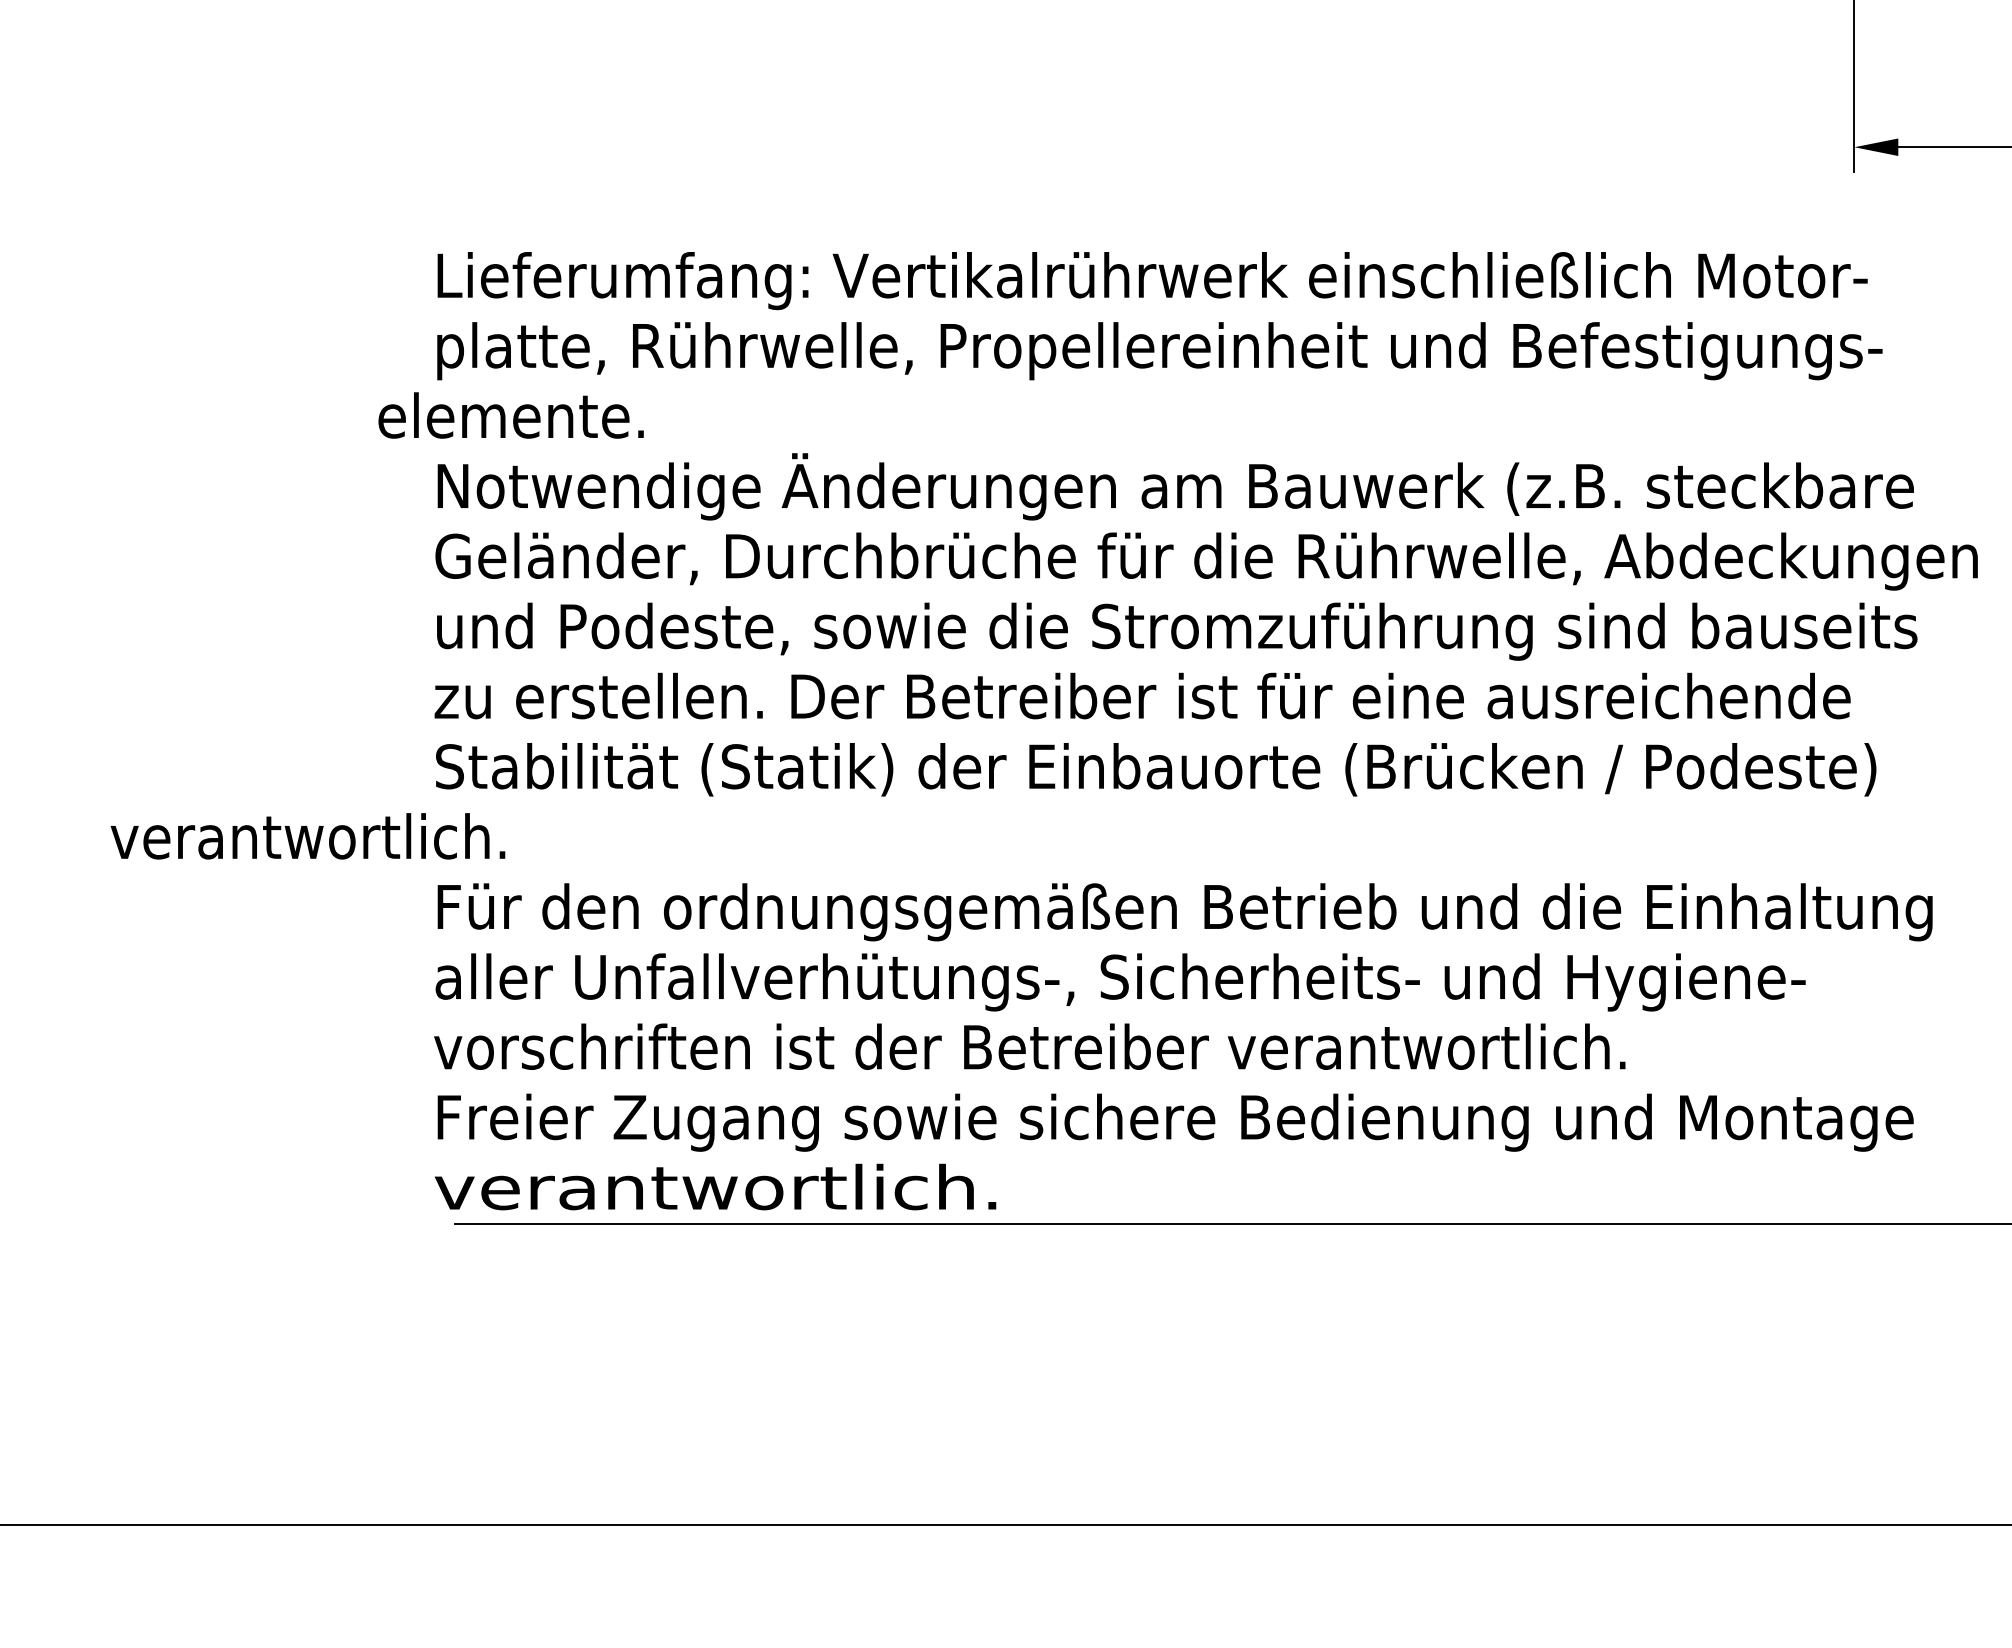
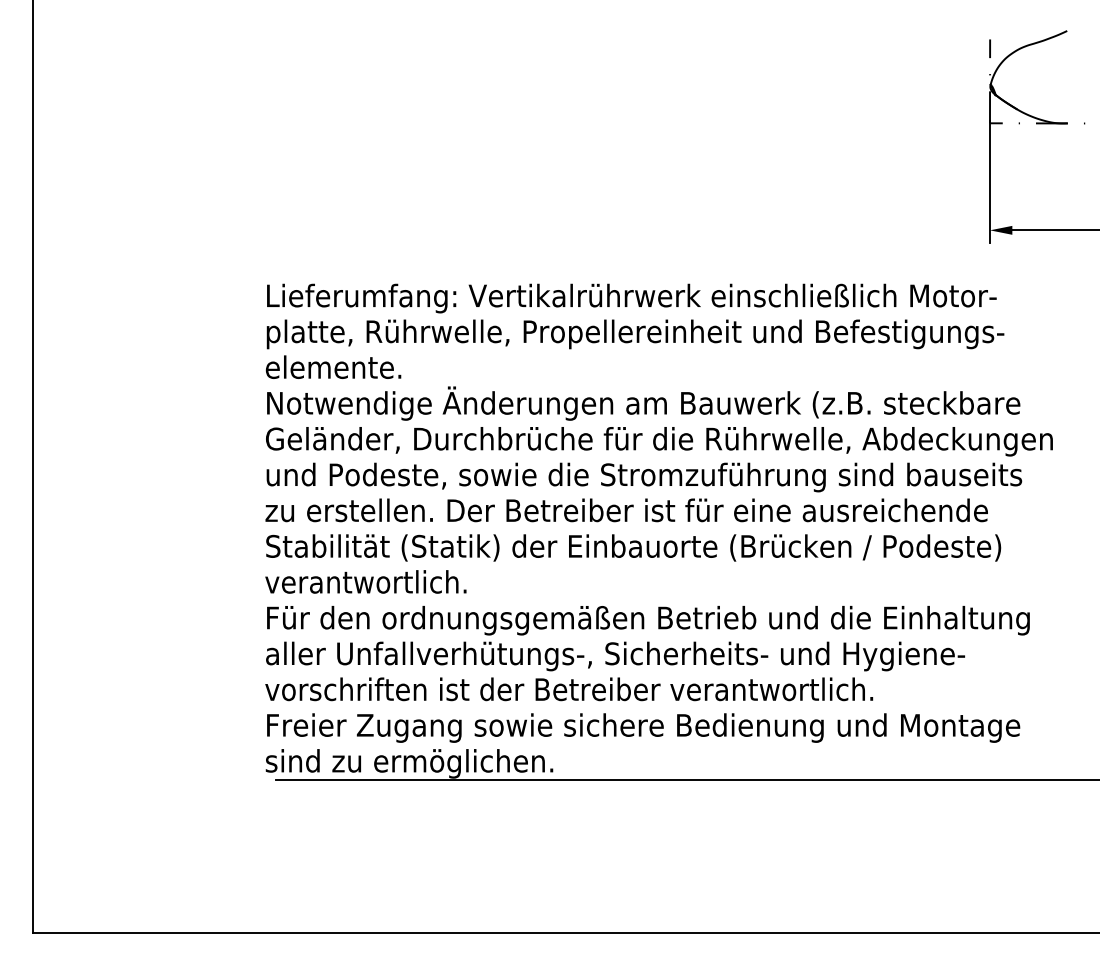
text: (511, 414) -> (333, 366), moved
text: (307, 835) -> (365, 581), moved
text: (716, 1192) -> (409, 763), verantwortlich. -> sind zu ermöglichen.

